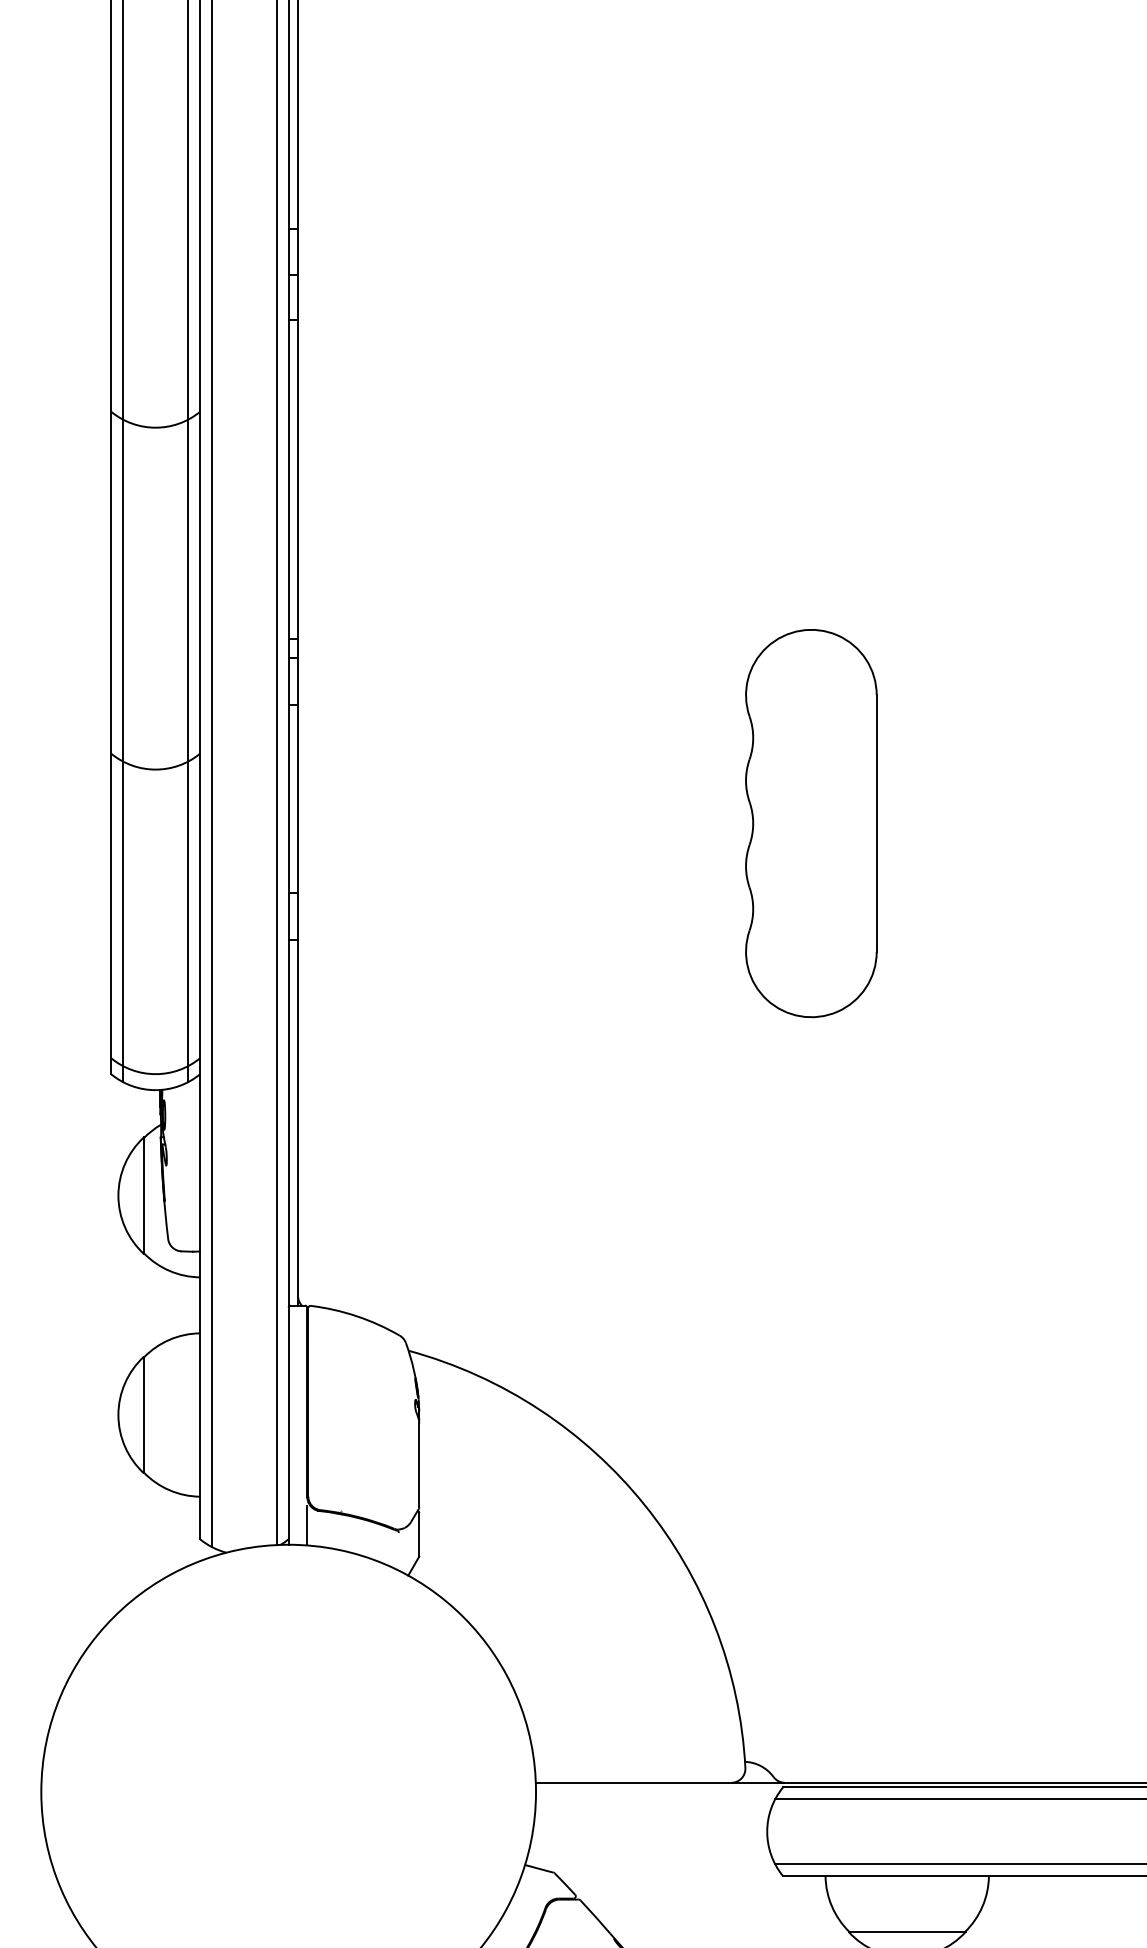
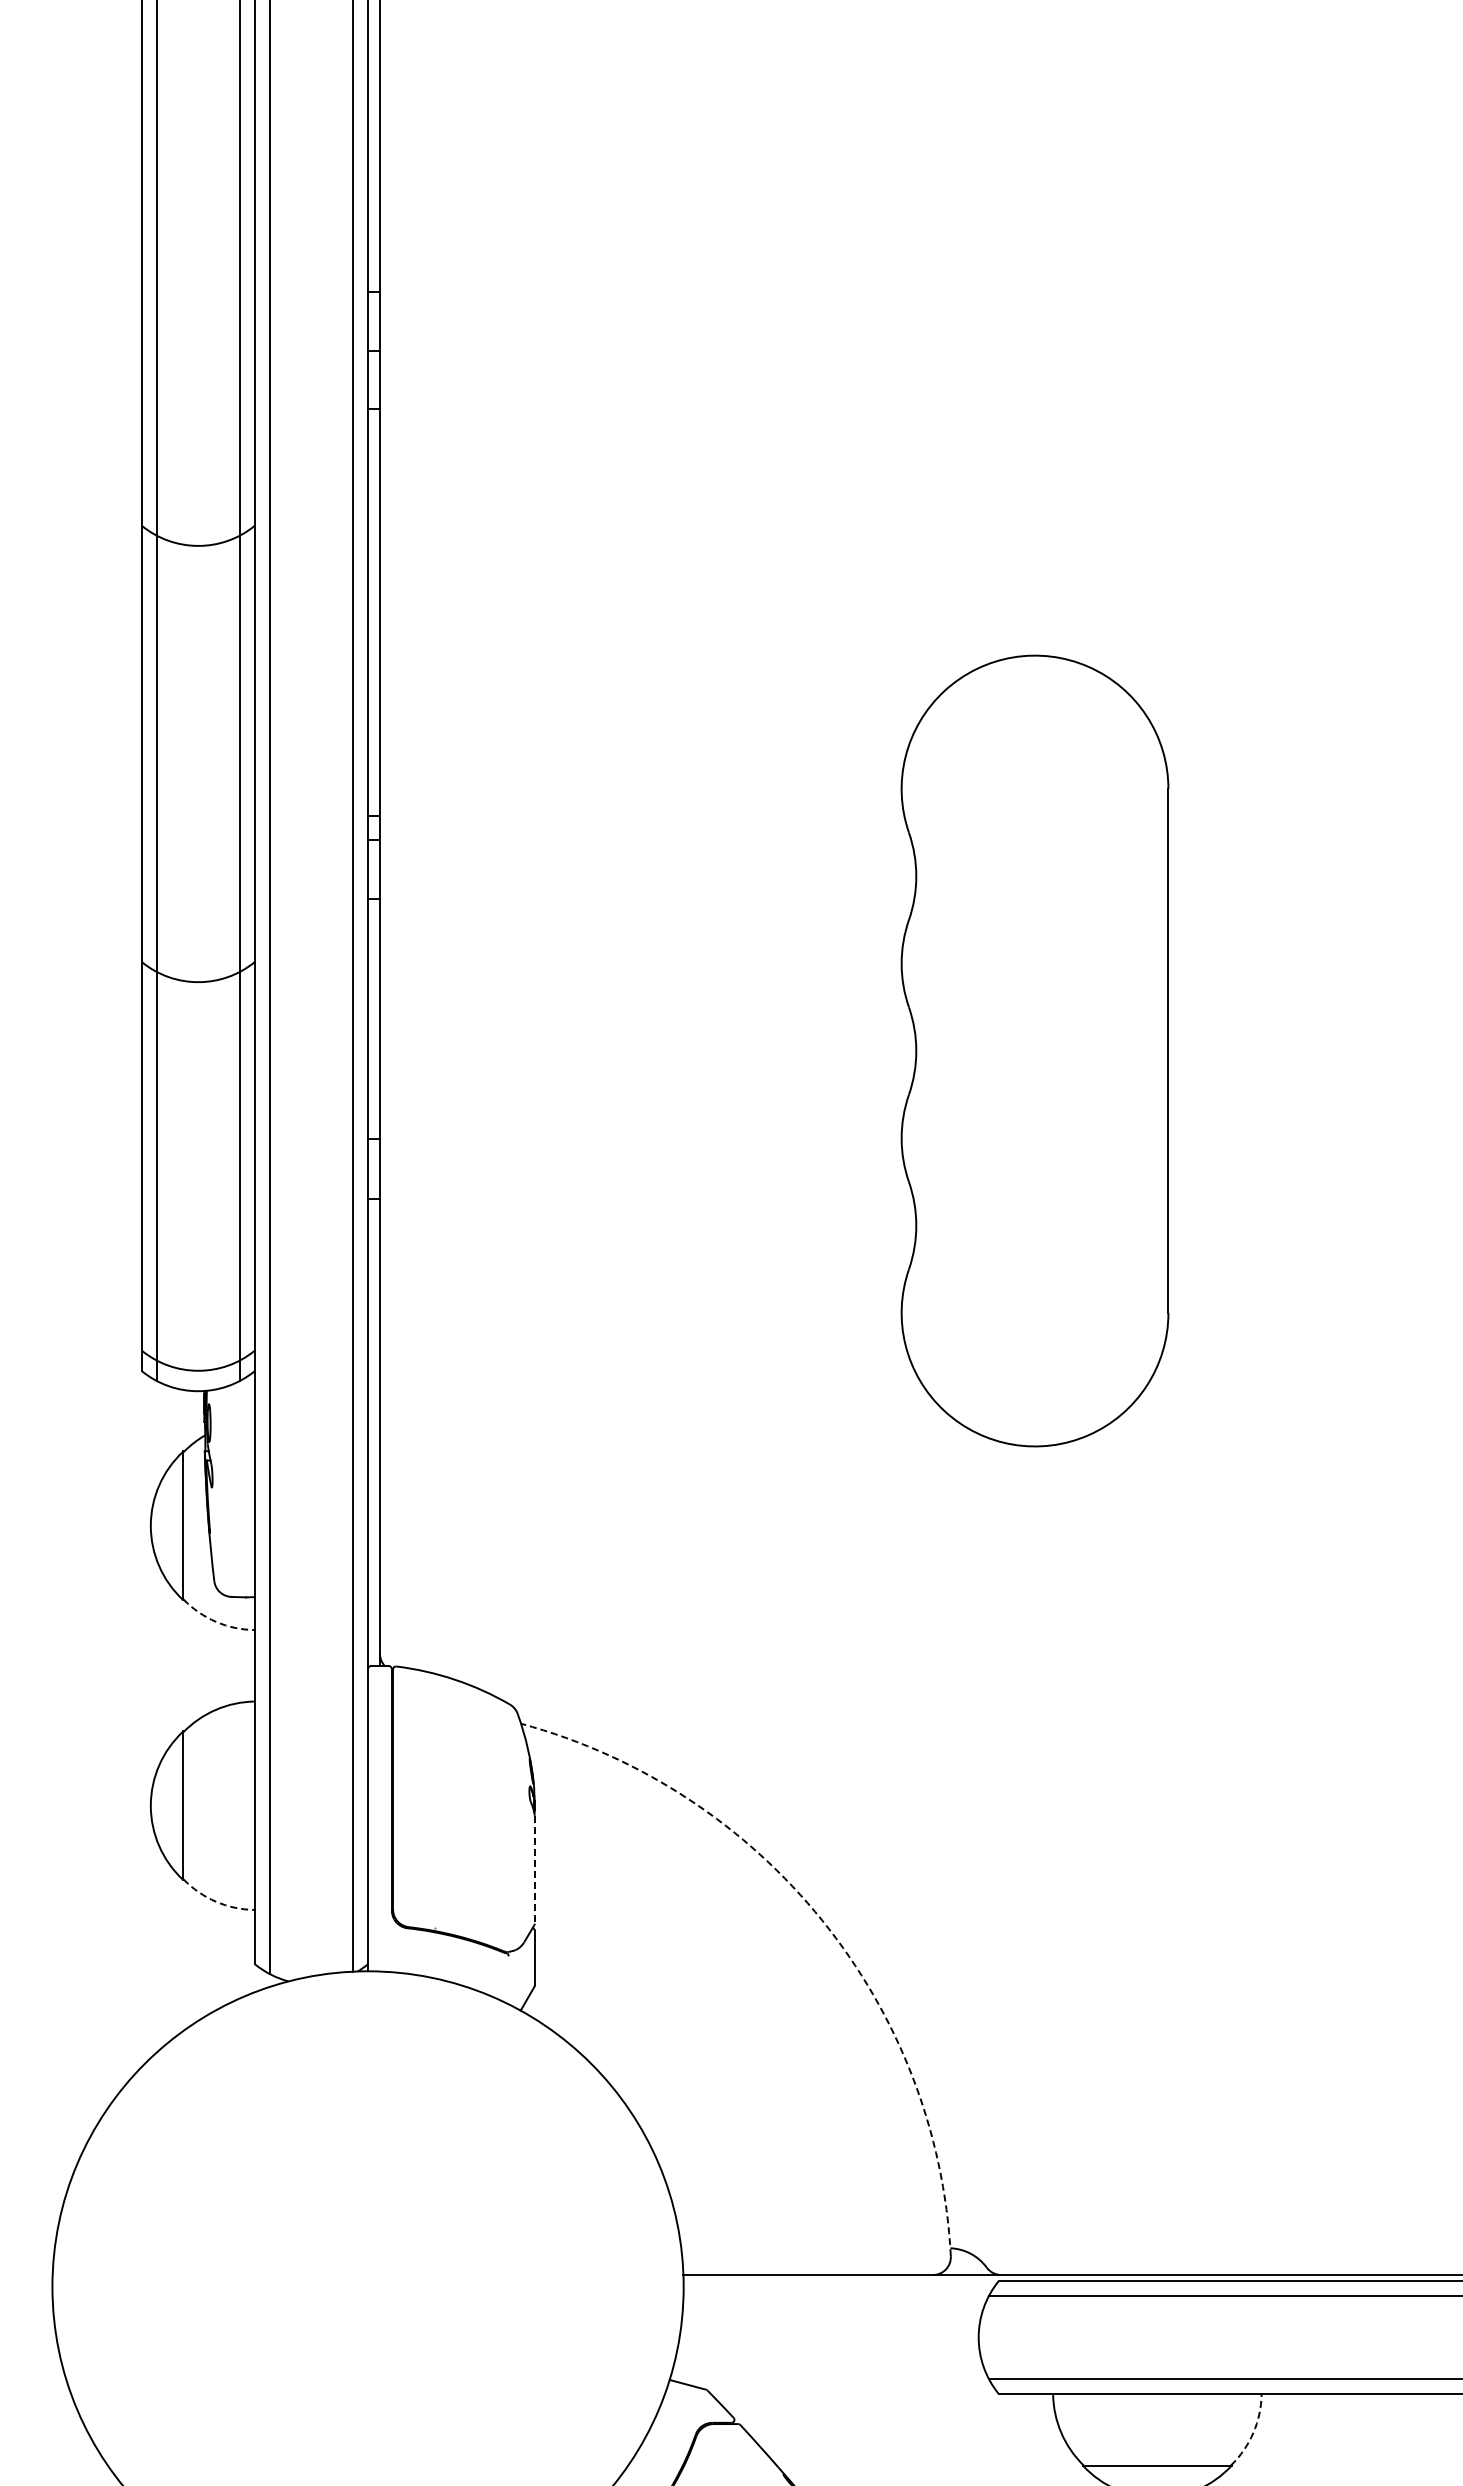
part: (810, 823) -> (1034, 1050), size x1.6
arc: (169, 1270) -> (216, 1621), solid -> dashed
line: (419, 1465) -> (534, 1870), solid -> dashed
arc: (169, 1490) -> (216, 1901), solid -> dashed
arc: (644, 1504) -> (822, 1920), solid -> dashed
line: (307, 1525) -> (391, 1946), removed
arc: (982, 1906) -> (1253, 2432), solid -> dashed

